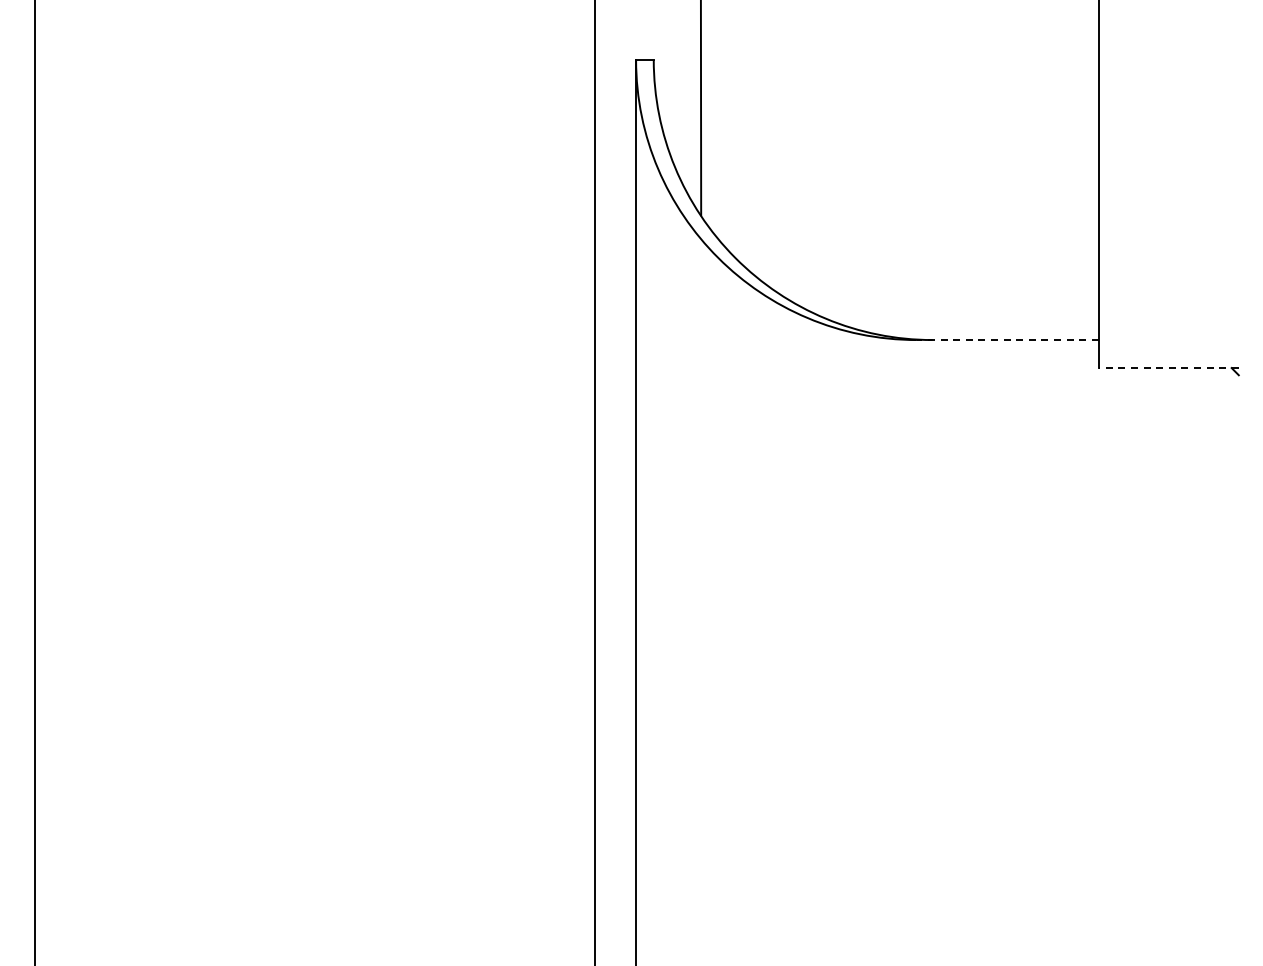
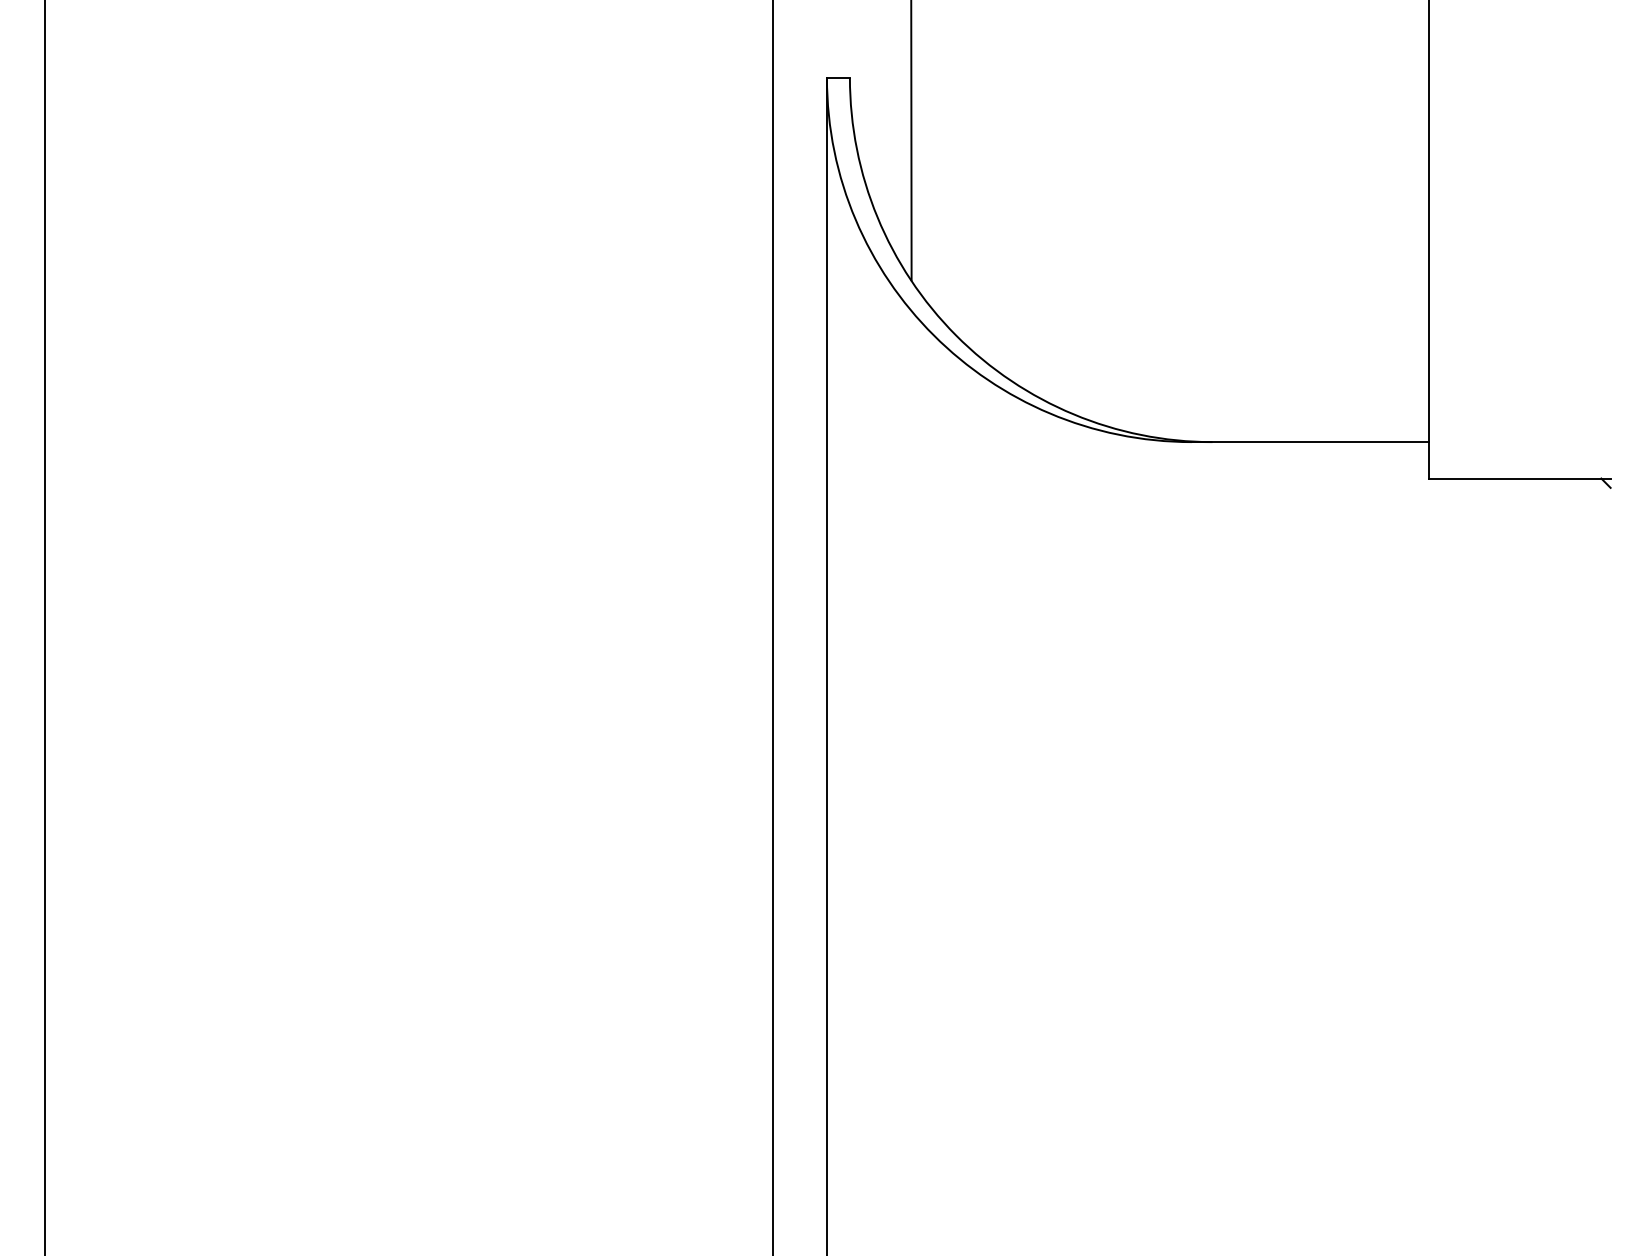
line: (1007, 340) -> (1309, 442), dashed -> solid
line: (1168, 368) -> (1519, 479), dashed -> solid

